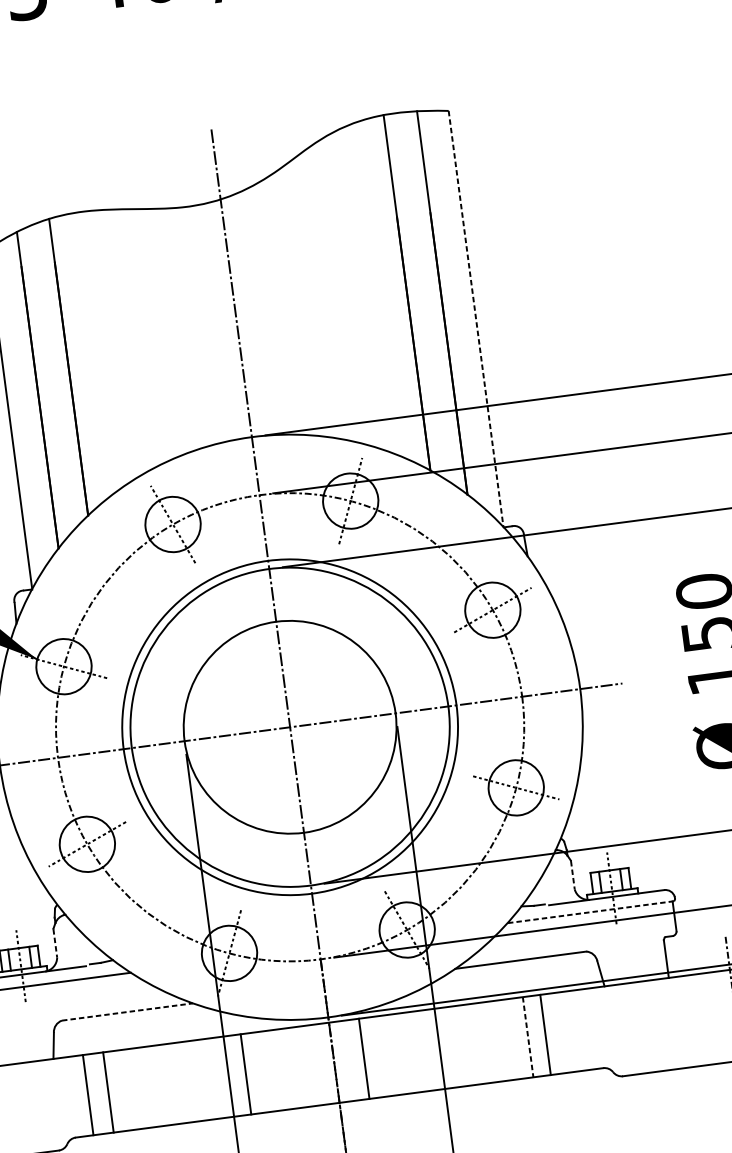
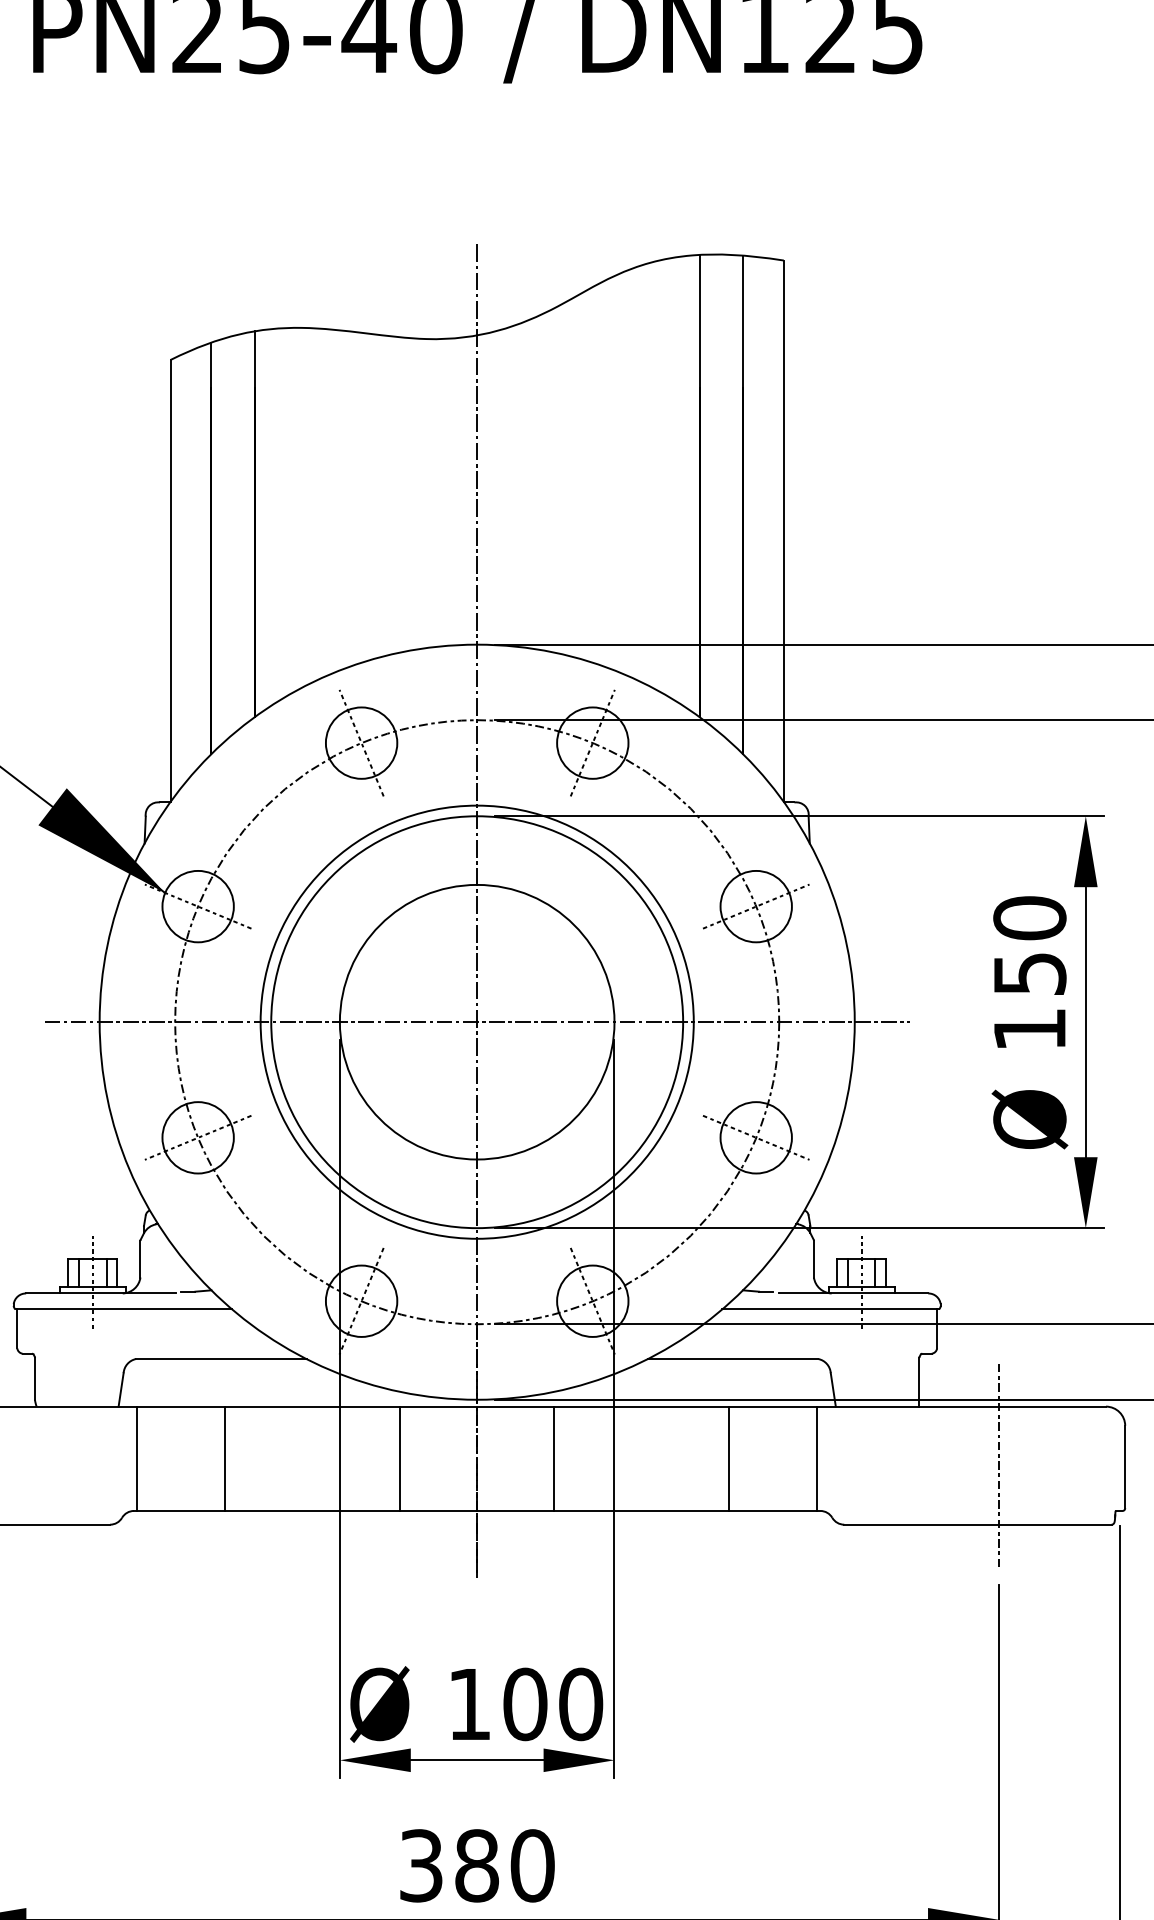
line: (475, 319) -> (783, 531), dashed -> solid
line: (572, 875) -> (813, 1259), dashed -> solid
line: (590, 912) -> (830, 1309), dashed -> solid
line: (55, 943) -> (140, 1259), dashed -> solid
line: (127, 1012) -> (221, 1359), dashed -> solid
line: (545, 1034) -> (817, 1458), moved
line: (528, 1037) -> (729, 1459), dashed -> solid
line: (364, 1058) -> (554, 1458), moved
line: (246, 1074) -> (400, 1458), moved
line: (108, 1092) -> (137, 1458), moved
line: (87, 1094) -> (224, 1458), moved

